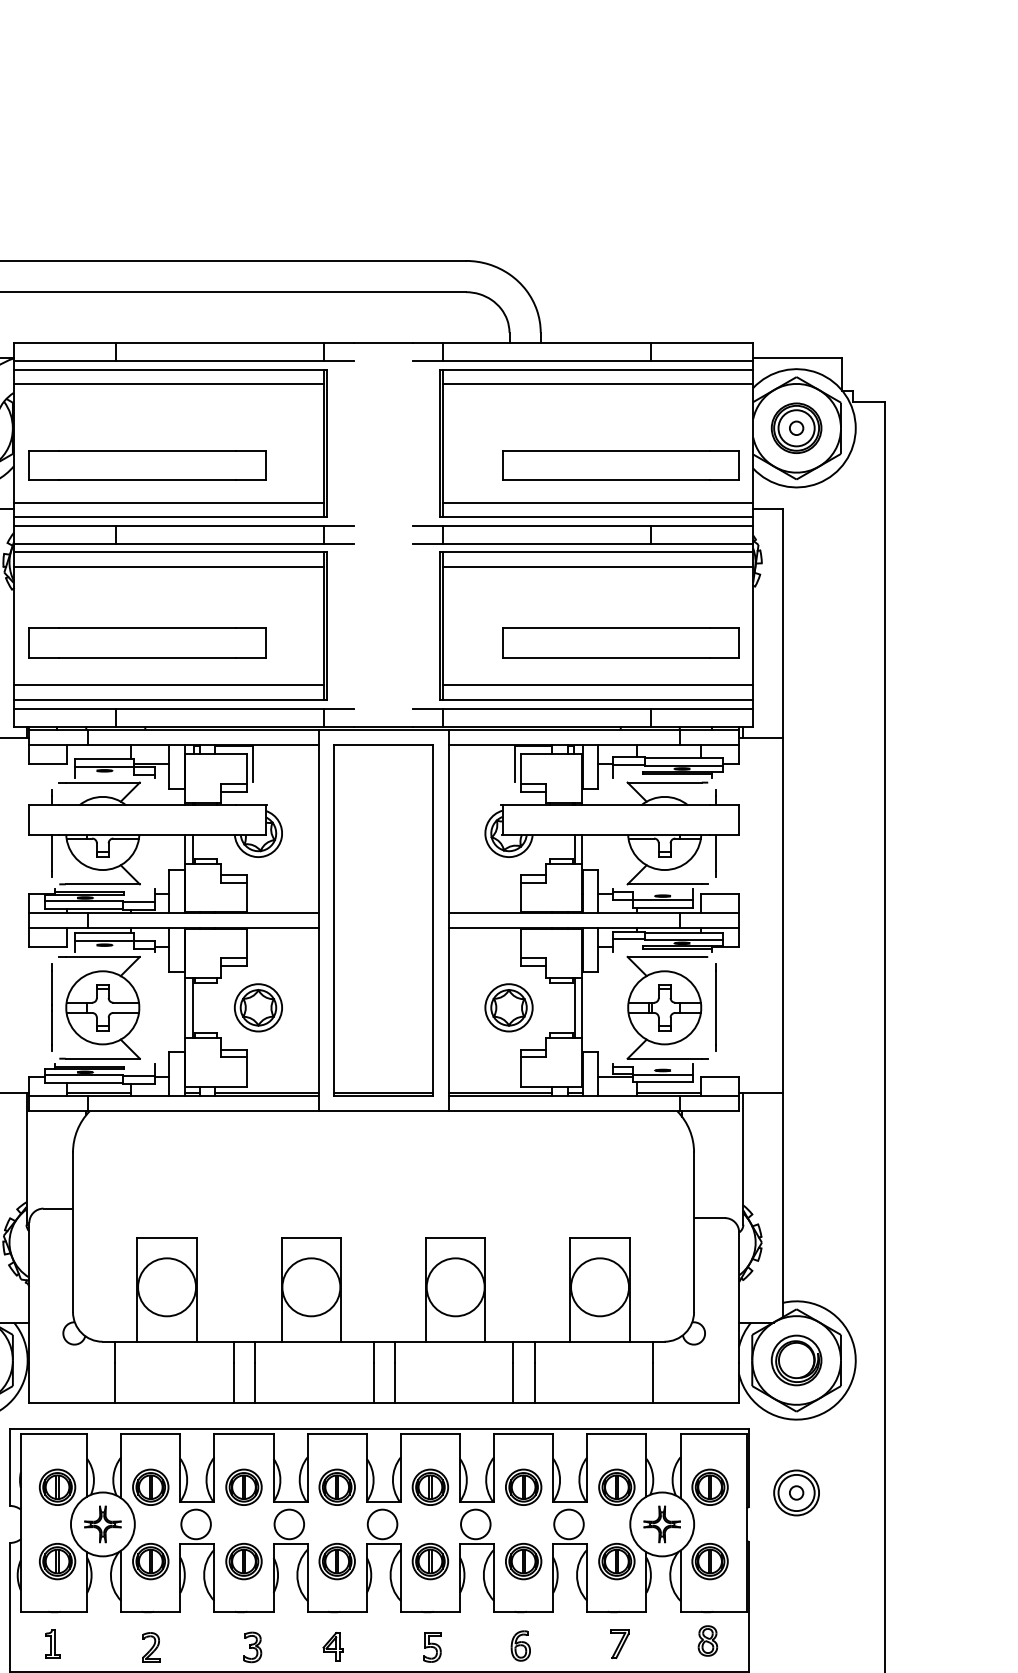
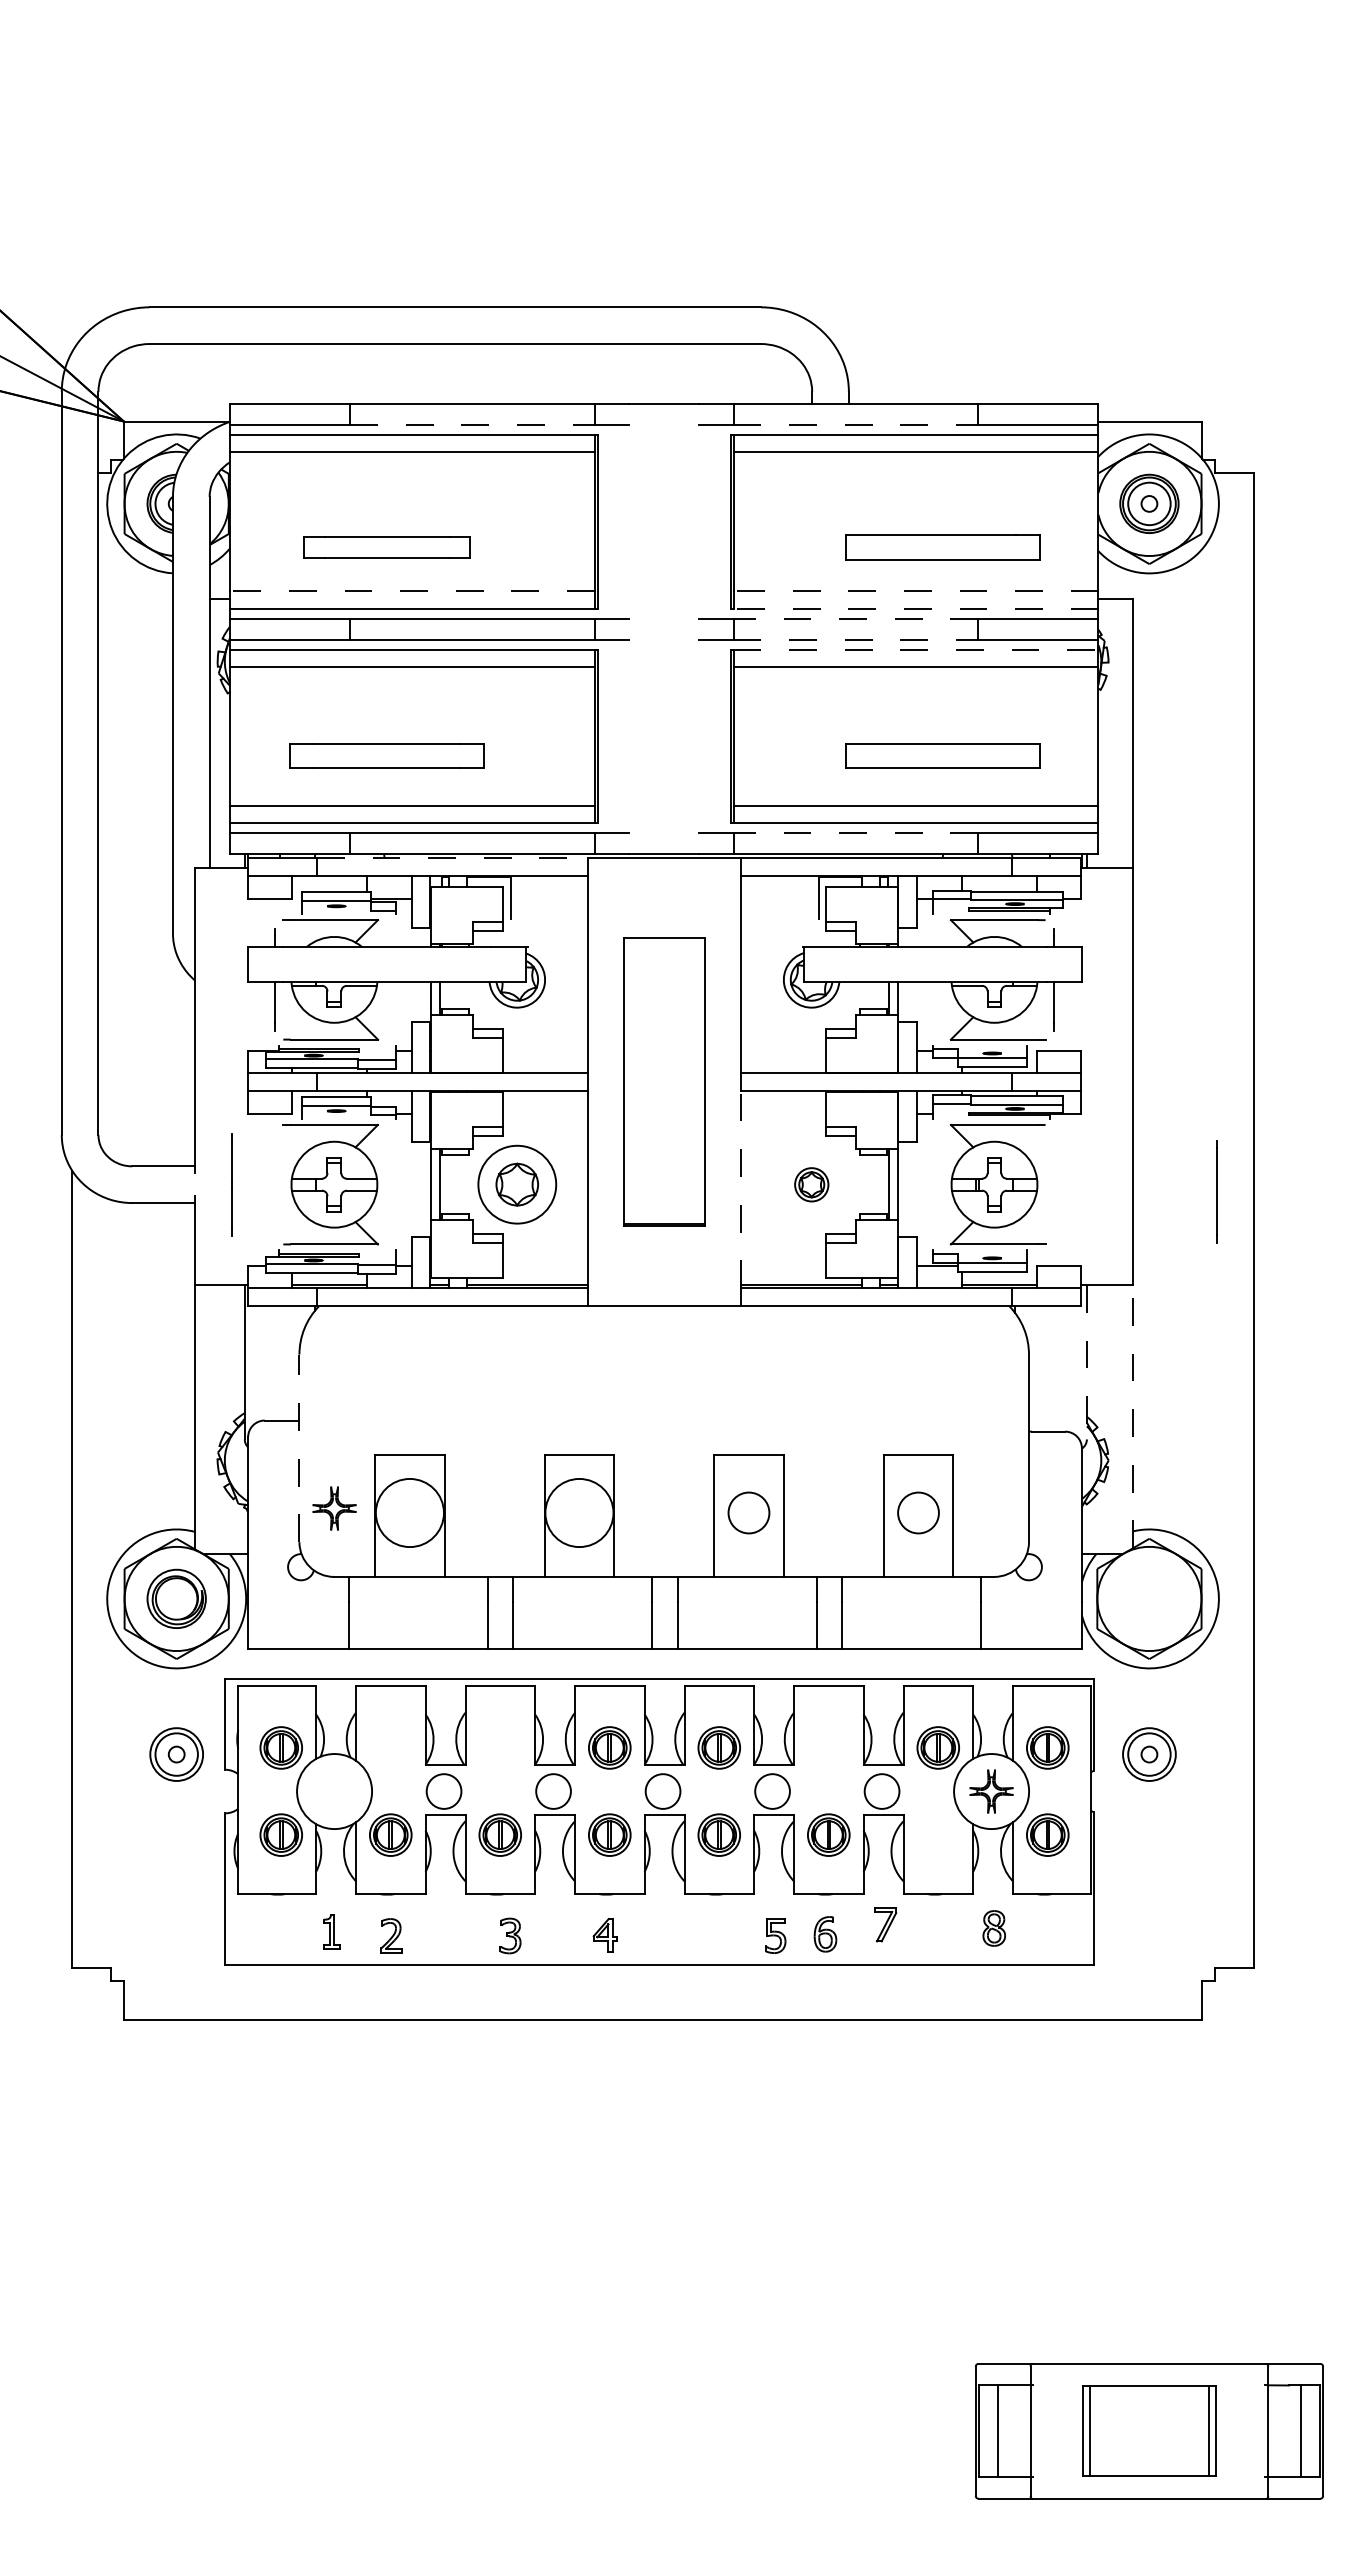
line: (221, 360) -> (473, 424), solid -> dashed
line: (547, 360) -> (856, 424), solid -> dashed
part: (147, 465) -> (386, 547), size x0.6
part: (620, 465) -> (942, 547), size x0.7
line: (168, 502) -> (411, 591), solid -> dashed
line: (597, 502) -> (915, 591), solid -> dashed
line: (597, 517) -> (915, 608), solid -> dashed
line: (546, 525) -> (855, 618), solid -> dashed
line: (547, 543) -> (856, 639), solid -> dashed
line: (598, 552) -> (916, 649), solid -> dashed
part: (147, 642) -> (386, 755), size x0.7
part: (620, 642) -> (942, 755), size x0.7
line: (546, 708) -> (855, 833), solid -> dashed
line: (204, 730) -> (453, 858), solid -> dashed
part: (383, 919) -> (664, 1081), size x0.7
line: (51, 1007) -> (231, 1184), moved
circle: (258, 1007) -> (517, 1184), size x1.4
part: (508, 1007) -> (811, 1184), size x0.6
line: (714, 1007) -> (1216, 1191), moved
line: (448, 1011) -> (740, 1189), solid -> dashed
line: (743, 1159) -> (1086, 1362), solid -> dashed
line: (783, 1205) -> (1133, 1416), solid -> dashed
line: (73, 1232) -> (299, 1448), solid -> dashed
circle: (455, 1286) -> (748, 1512), size x0.6
circle: (600, 1286) -> (918, 1512), size x0.6
part: (796, 1360) -> (1149, 1598), removed
part: (150, 1486) -> (390, 1747), removed
part: (243, 1486) -> (499, 1747), removed
part: (523, 1486) -> (828, 1747), removed
part: (102, 1524) -> (334, 1508), moved
part: (616, 1561) -> (937, 1834), removed
part: (707, 1641) -> (993, 1928), moved
part: (52, 1643) -> (331, 1931), moved
part: (619, 1643) -> (885, 1924), moved
part: (432, 1646) -> (775, 1935), moved

